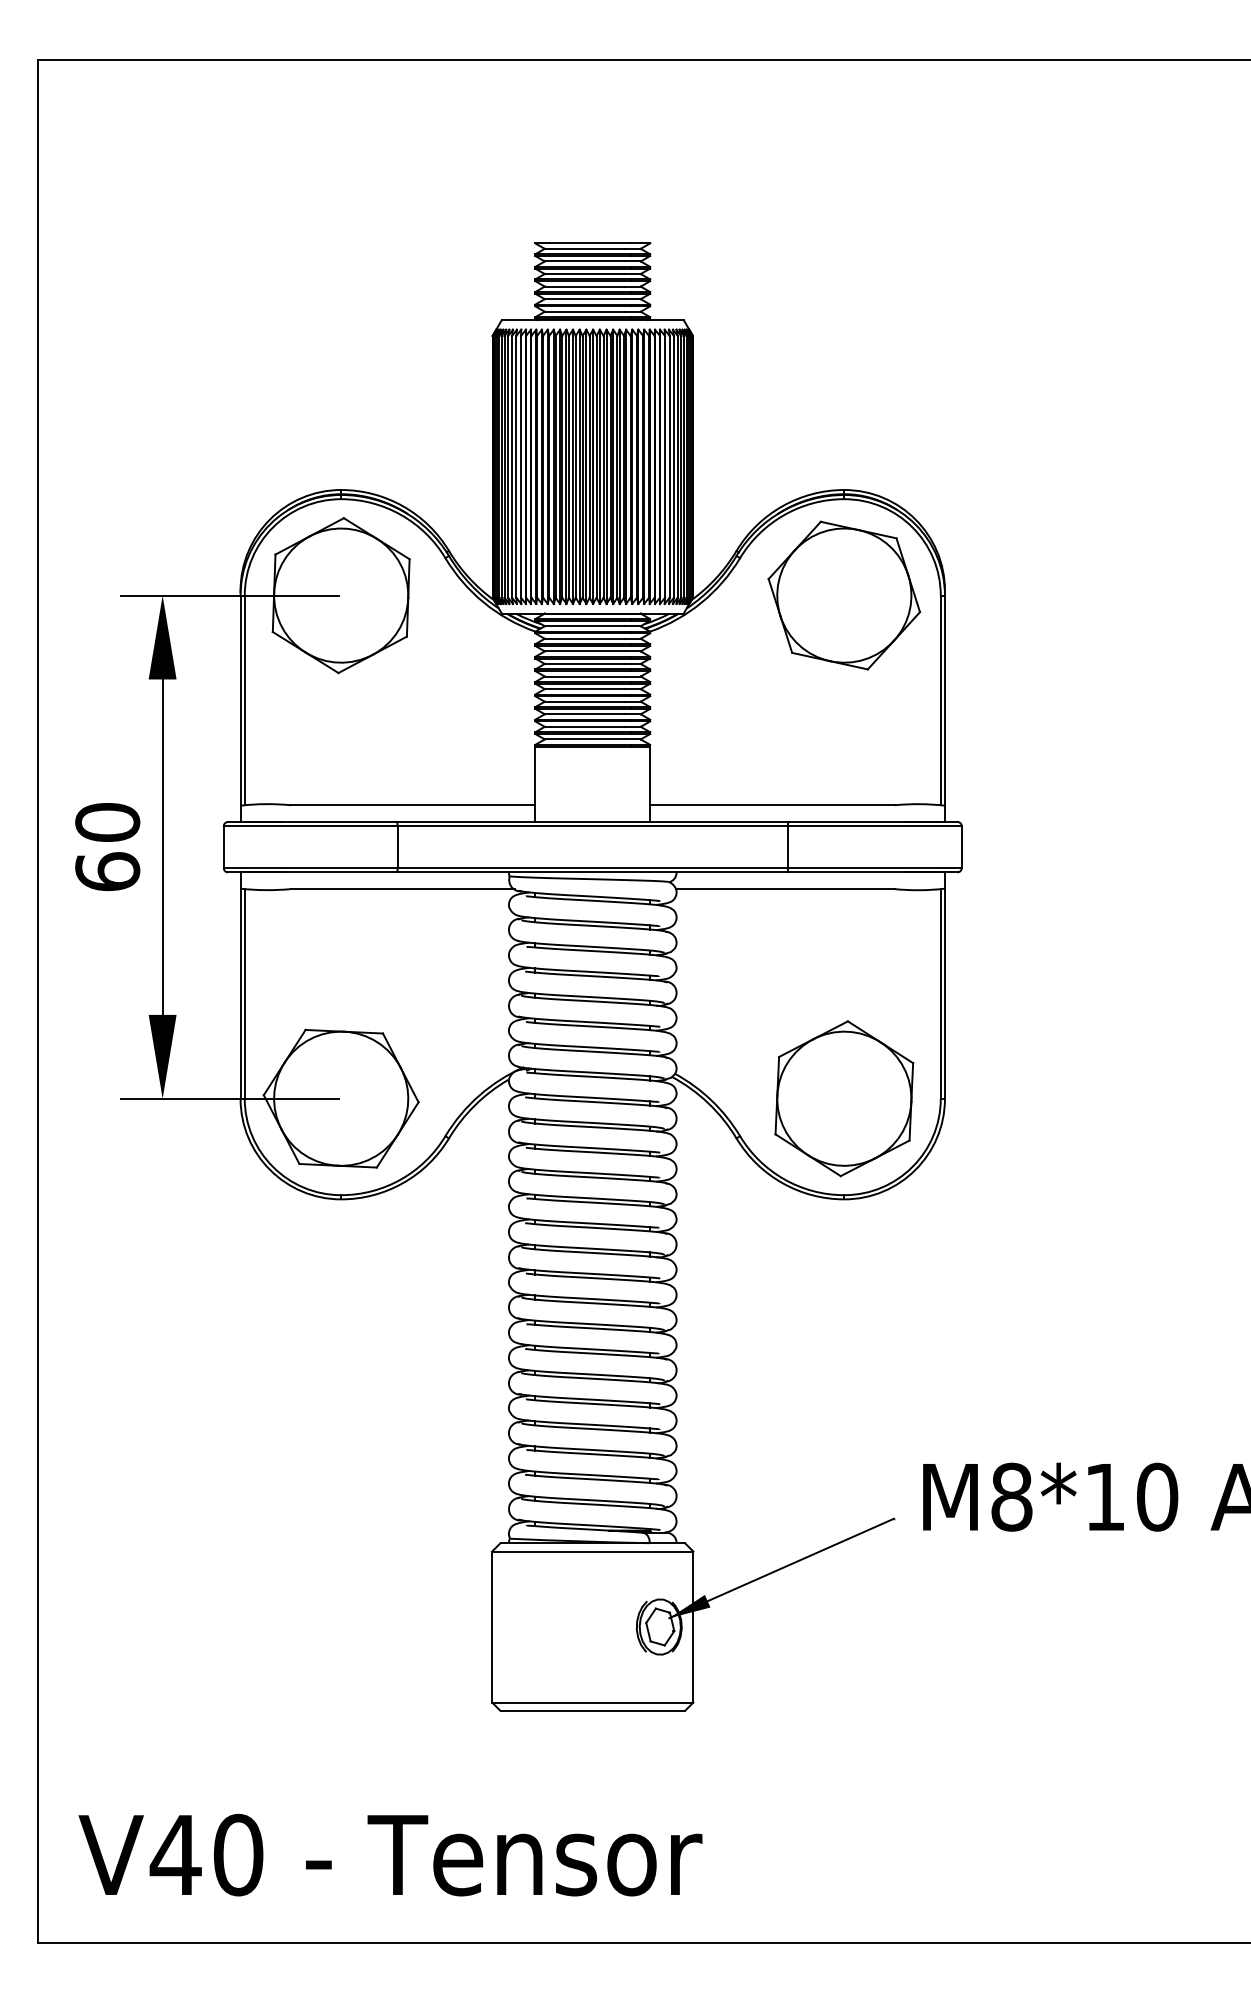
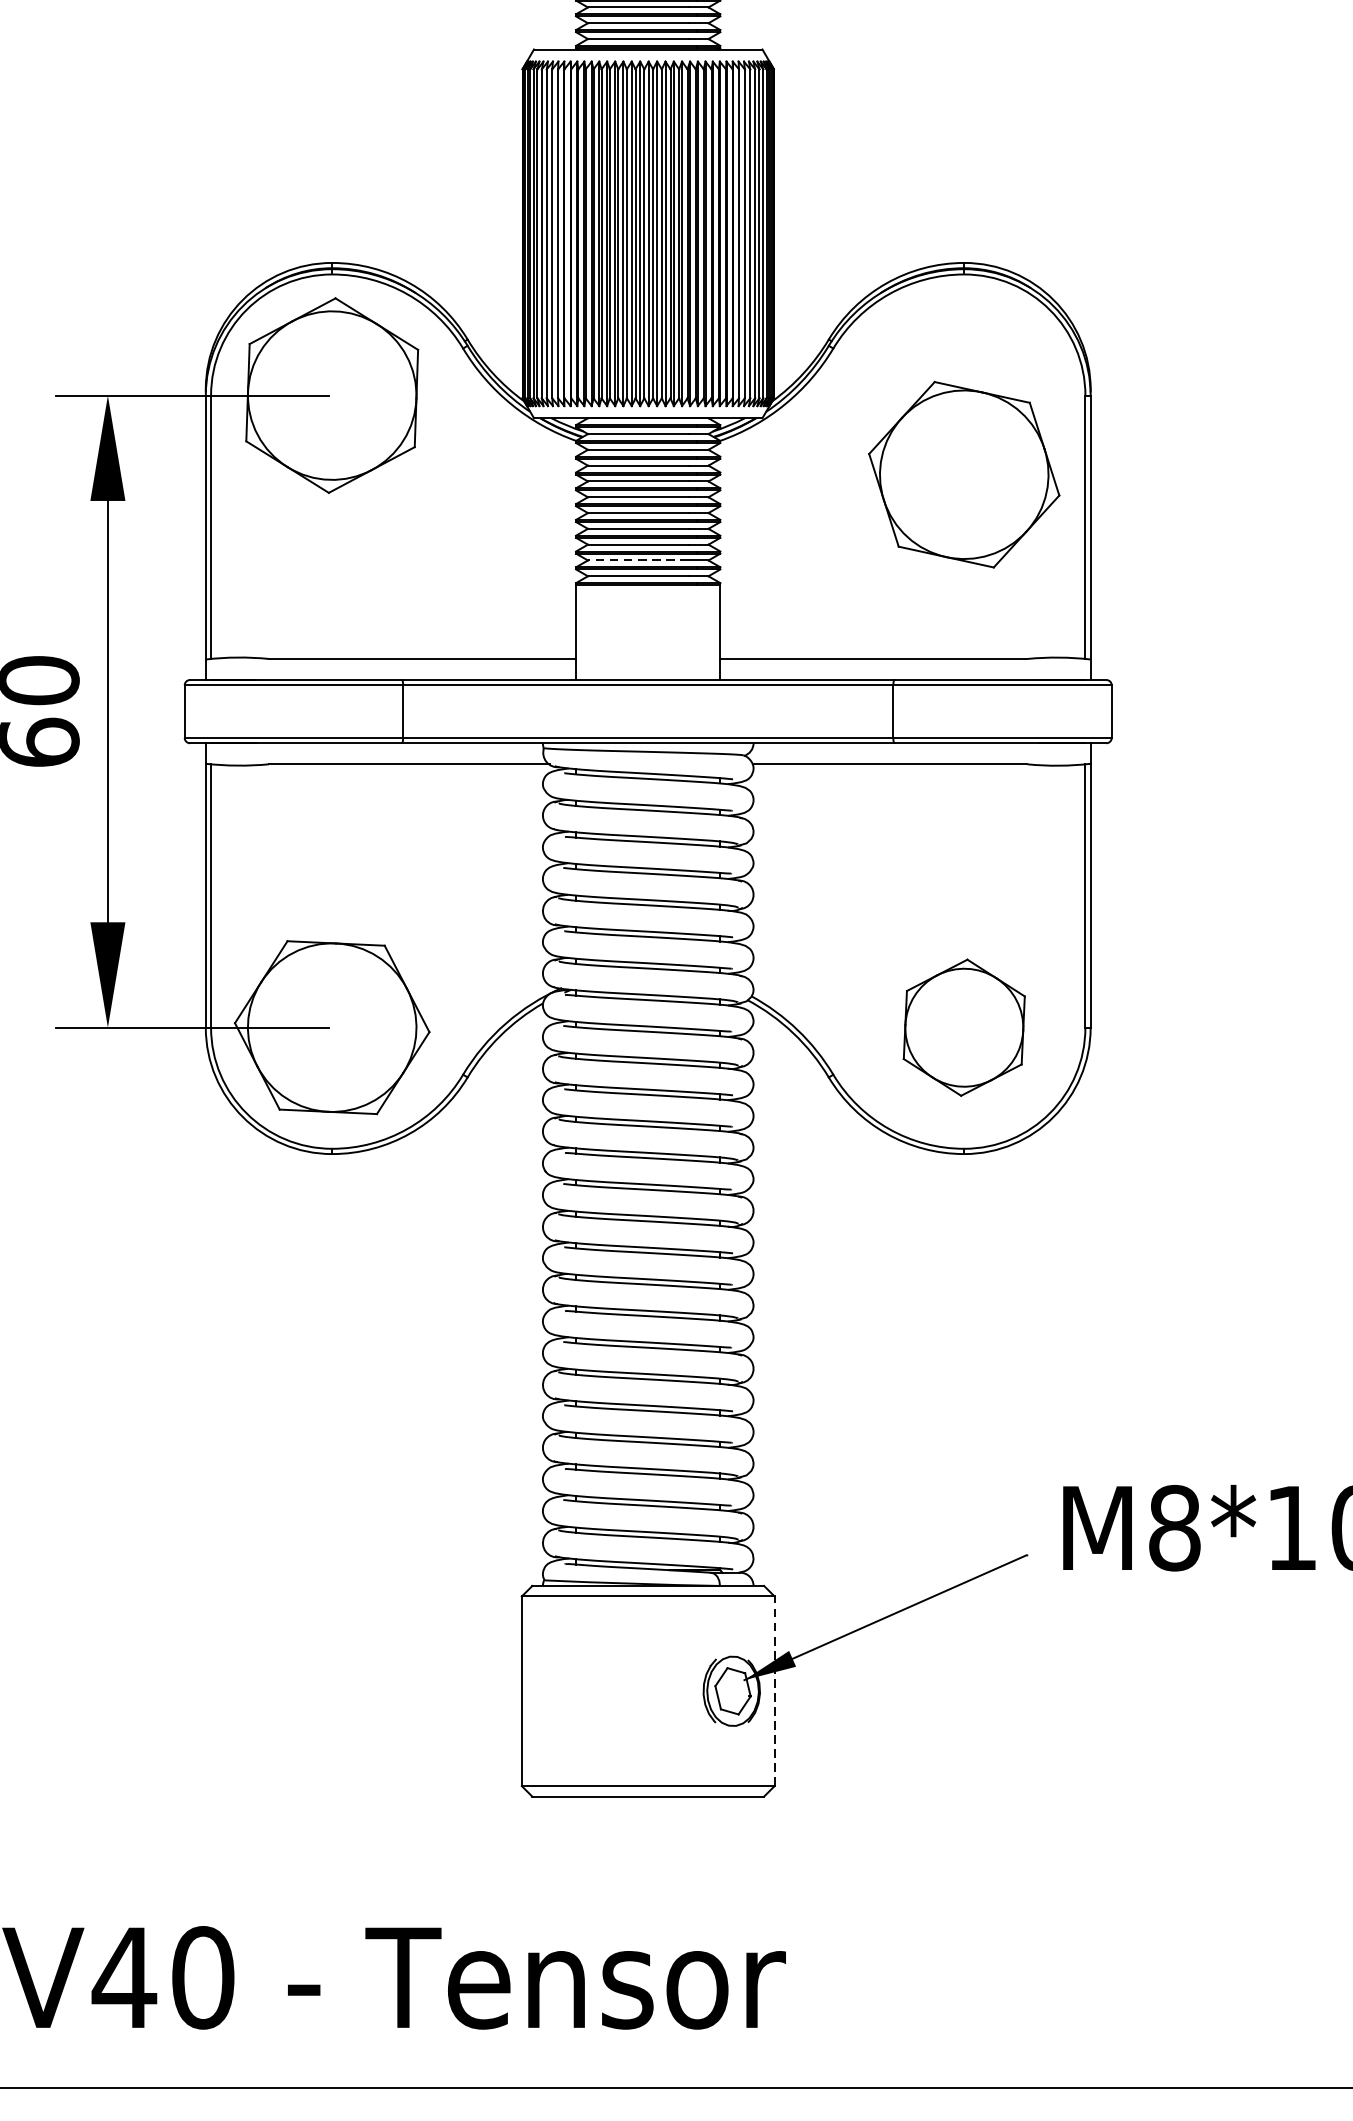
part: (844, 595) -> (964, 474), moved
line: (584, 726) -> (637, 560), solid -> dashed
part: (844, 1098) -> (964, 1027), size x0.7
line: (693, 1626) -> (774, 1690), solid -> dashed

